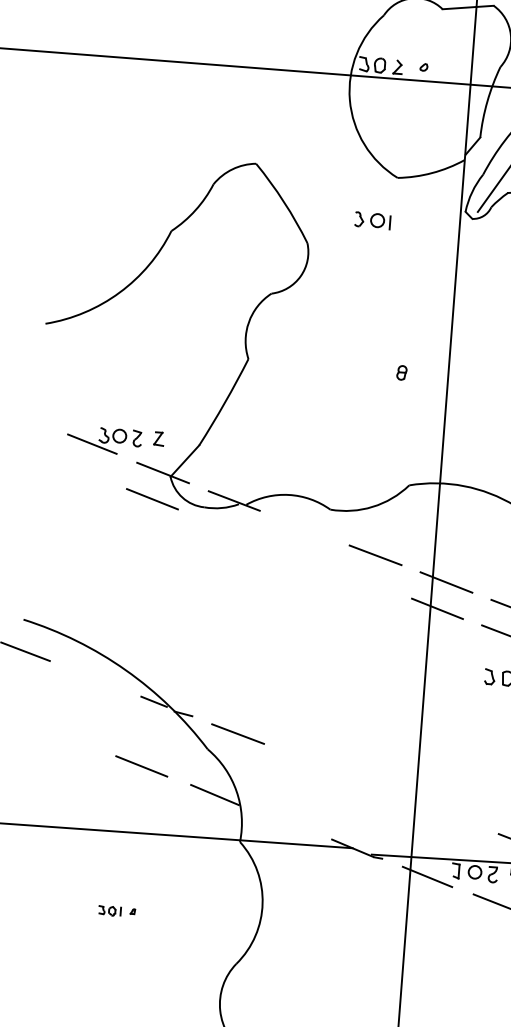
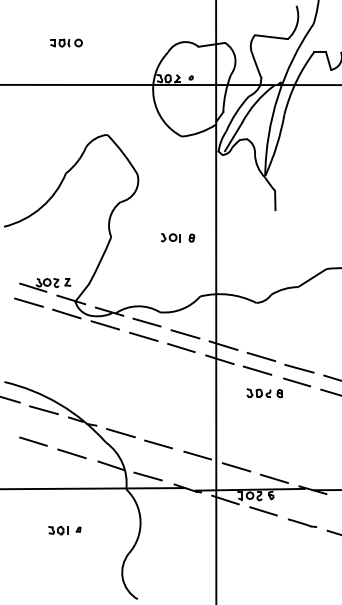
part: (372, 219) -> (170, 237), moved
line: (81, 471) -> (28, 302), added
line: (224, 526) -> (105, 325), added
line: (303, 527) -> (146, 322), added
line: (295, 553) -> (143, 336), added
line: (366, 579) -> (181, 347), added
line: (93, 679) -> (43, 410), added
line: (70, 737) -> (33, 441), added
line: (308, 761) -> (158, 444), added
line: (380, 787) -> (197, 455), added
line: (453, 816) -> (236, 467), added
line: (282, 820) -> (147, 476), added
part: (116, 911) -> (64, 530), size x1.67

